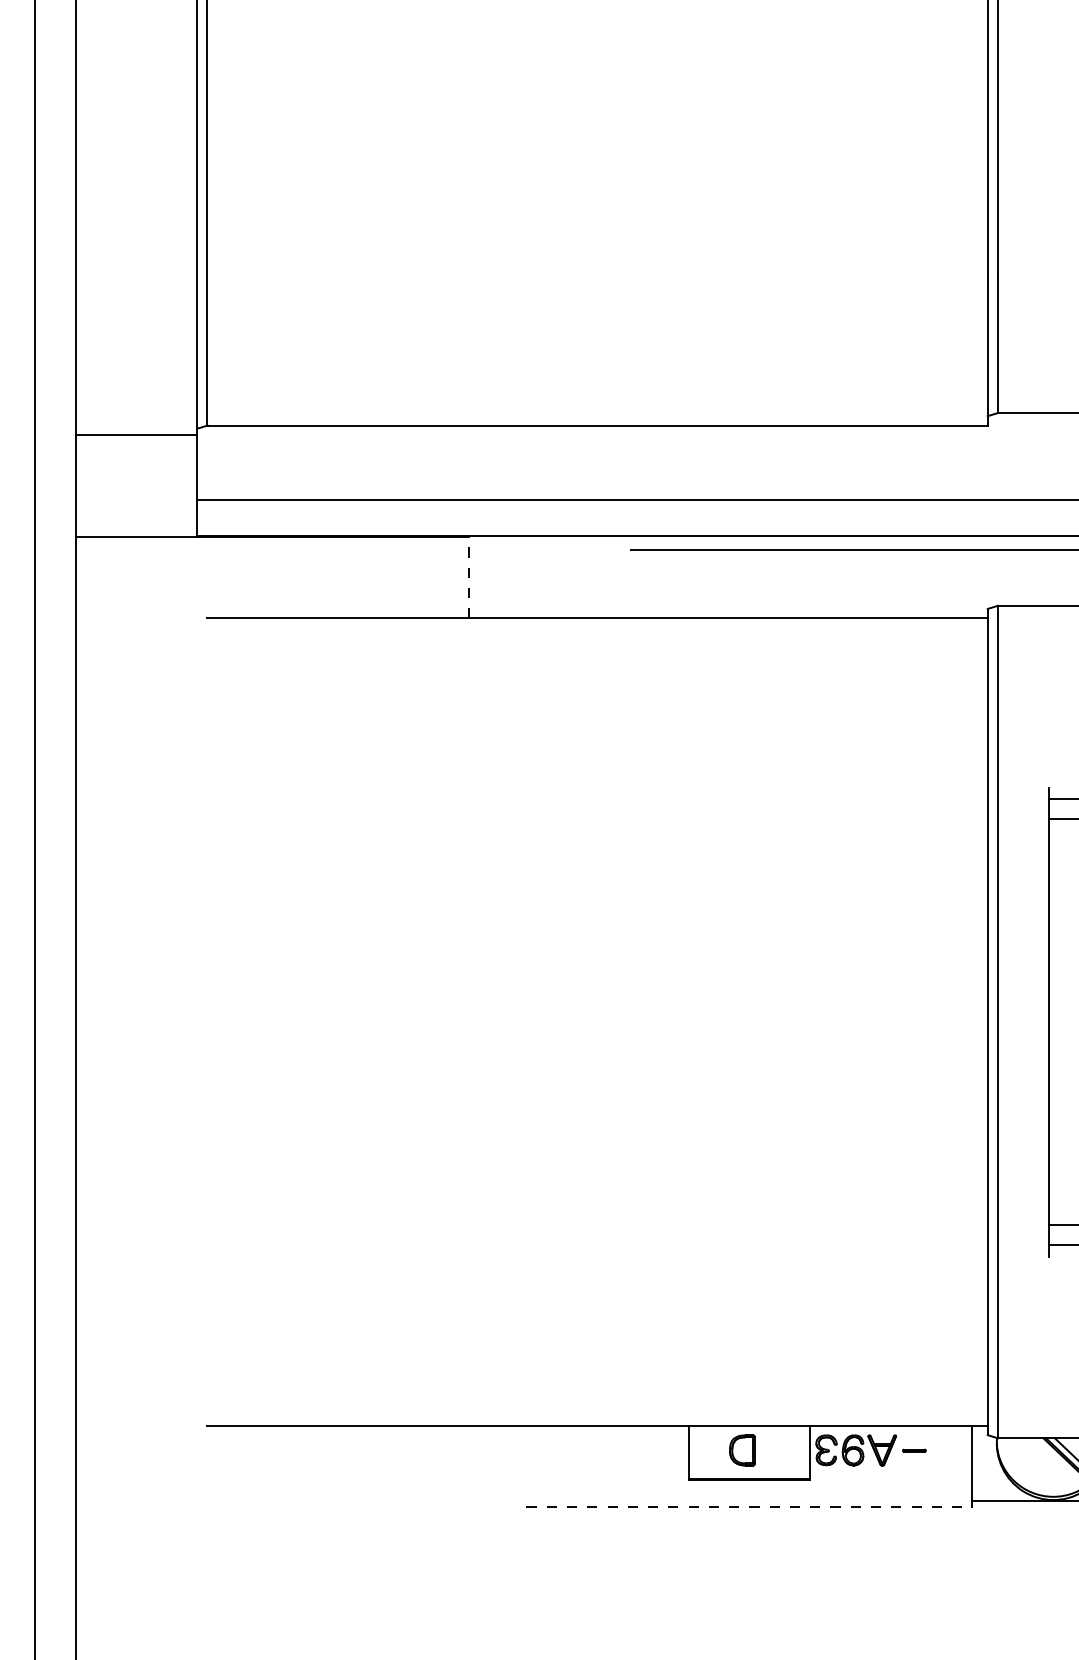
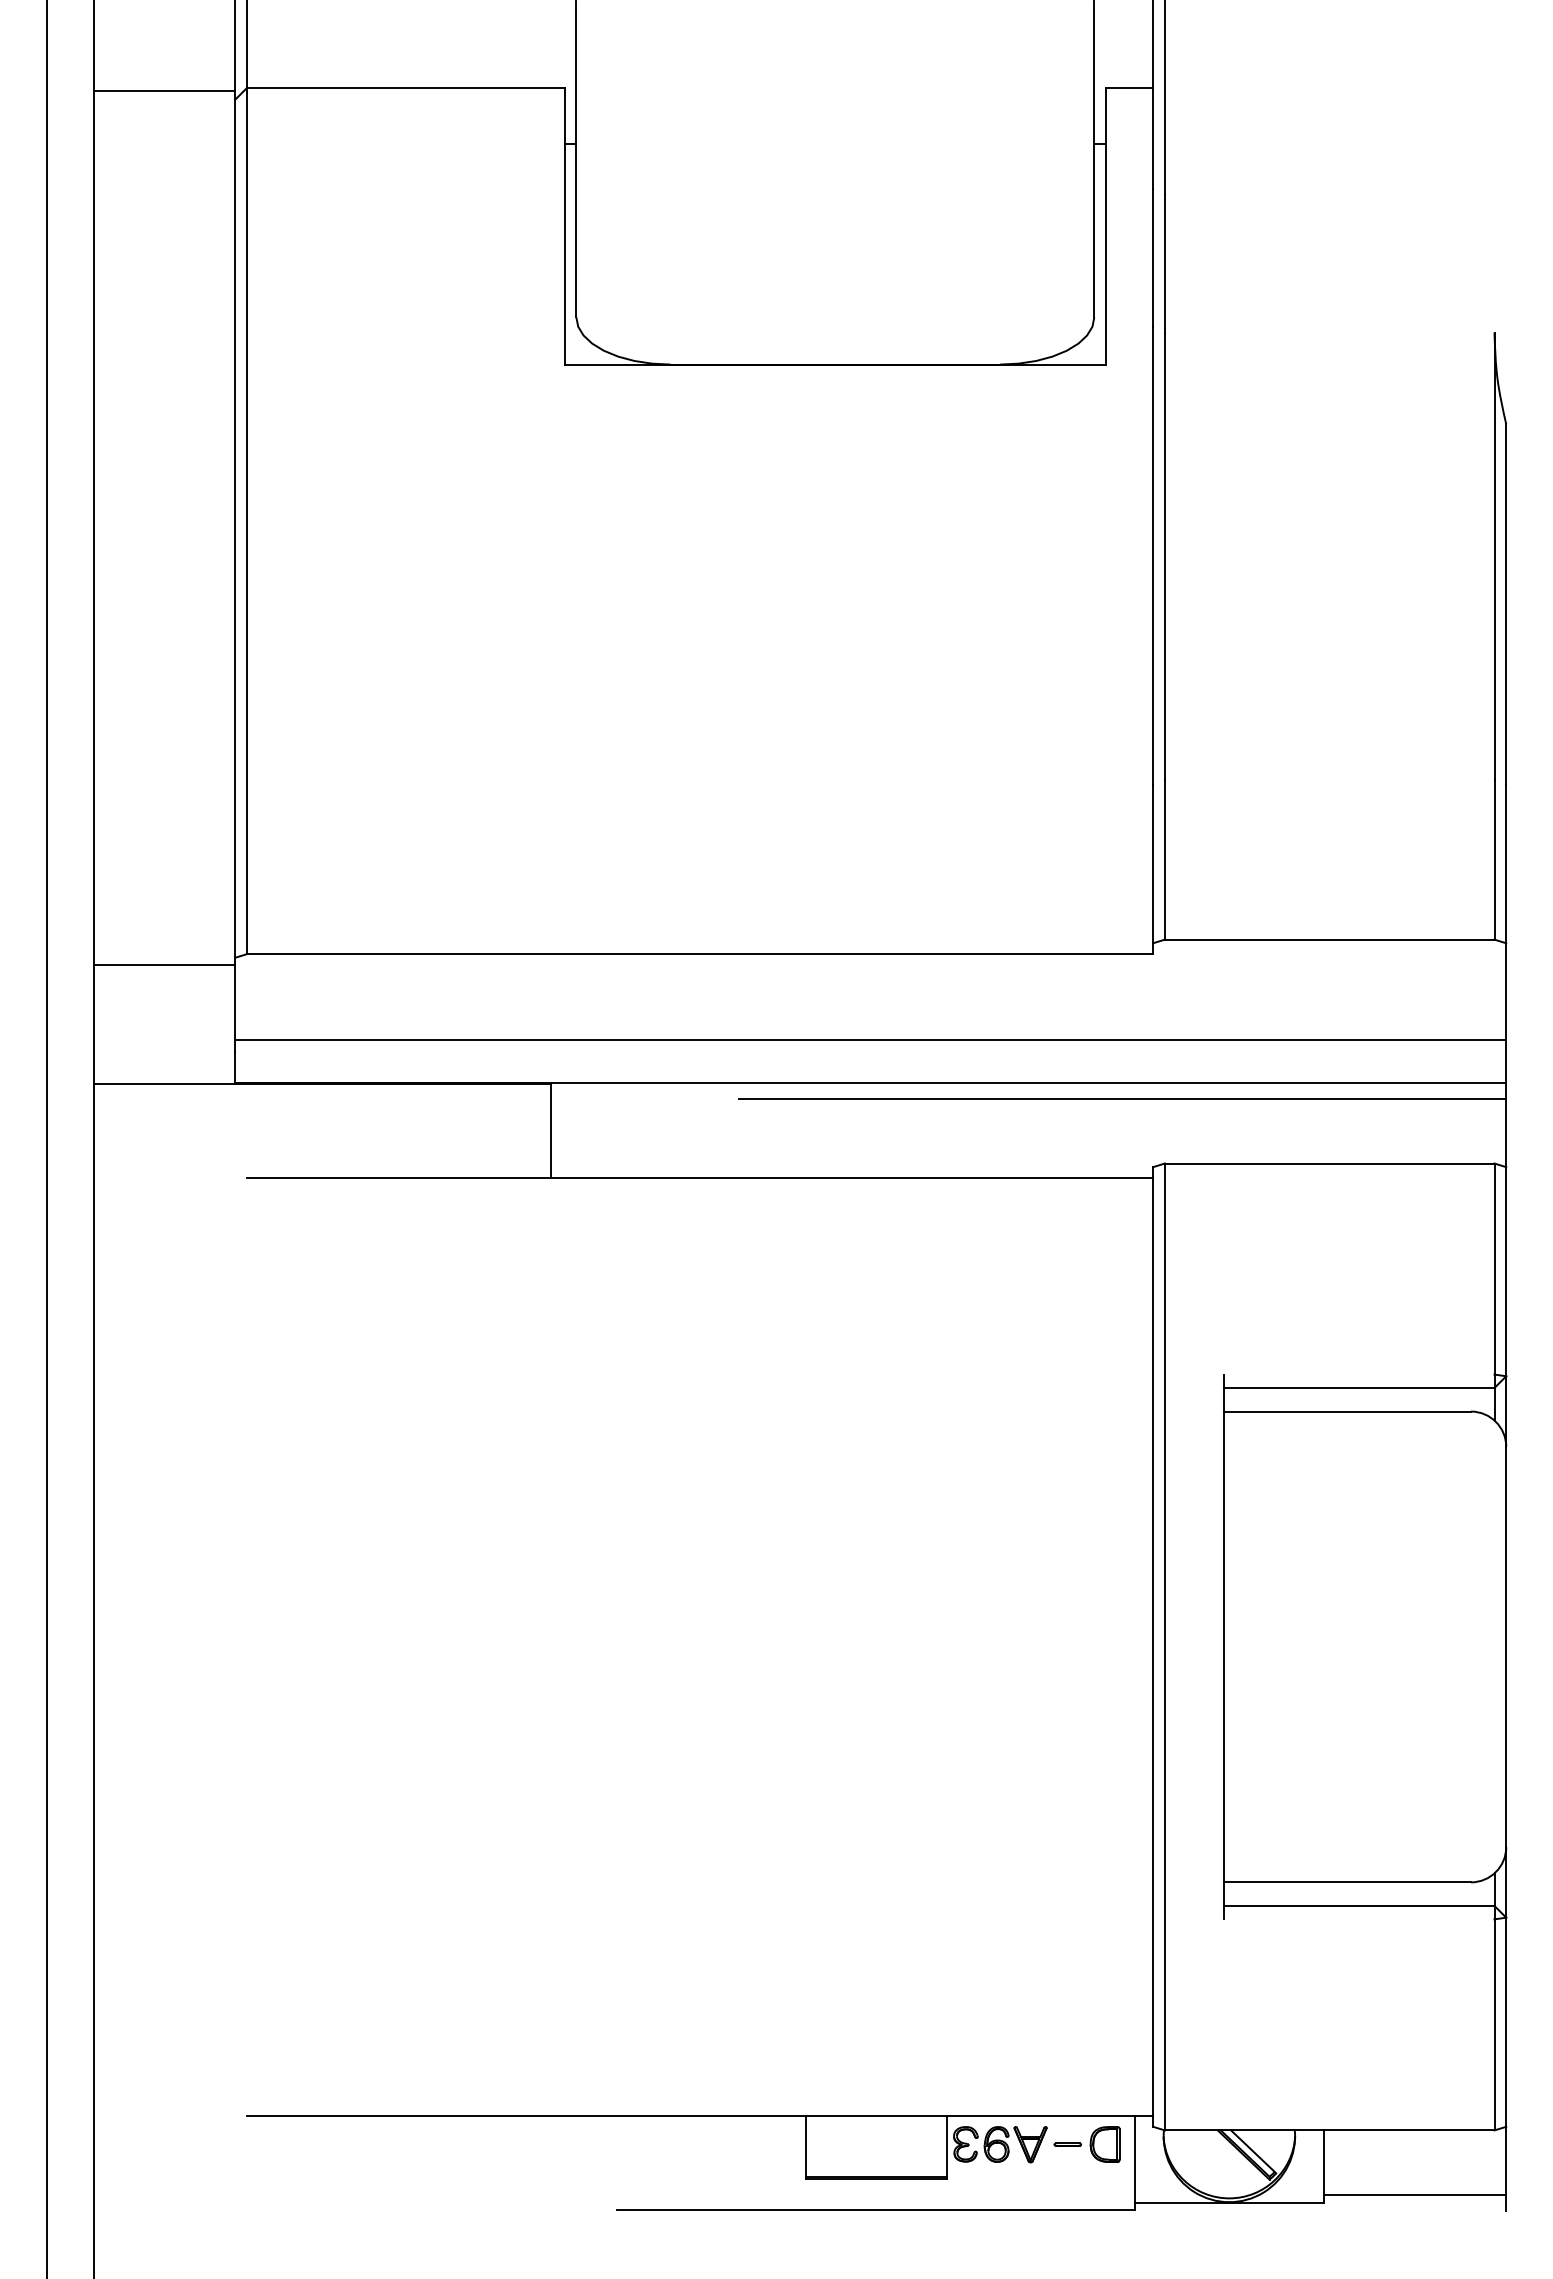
line: (468, 577) -> (550, 1130), dashed -> solid
part: (741, 1450) -> (1104, 2144), moved
line: (749, 1507) -> (876, 2210), dashed -> solid

